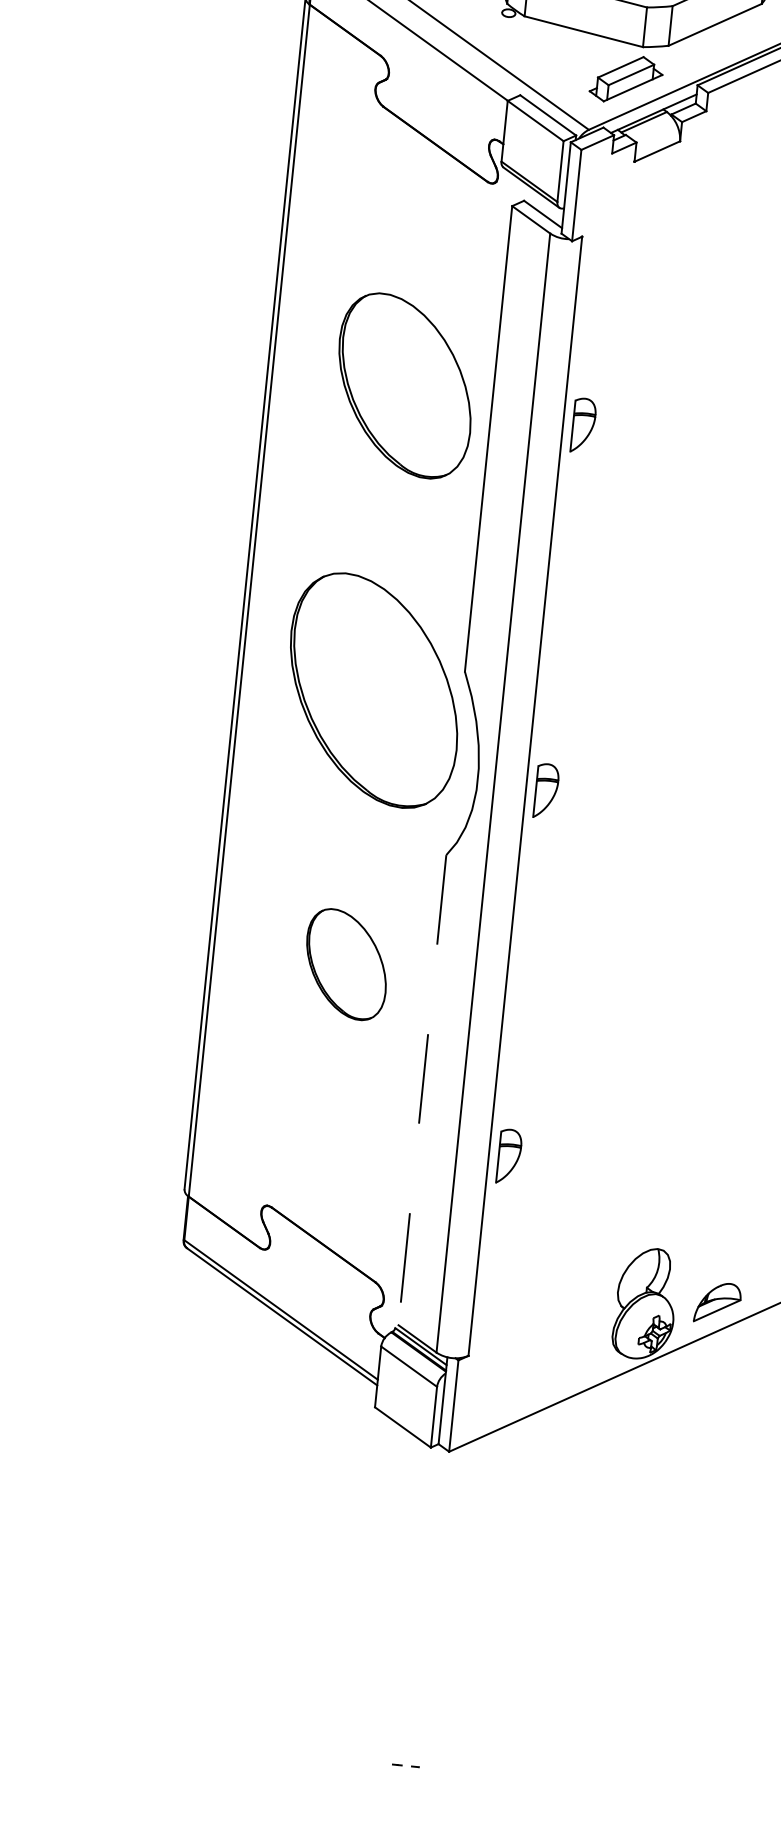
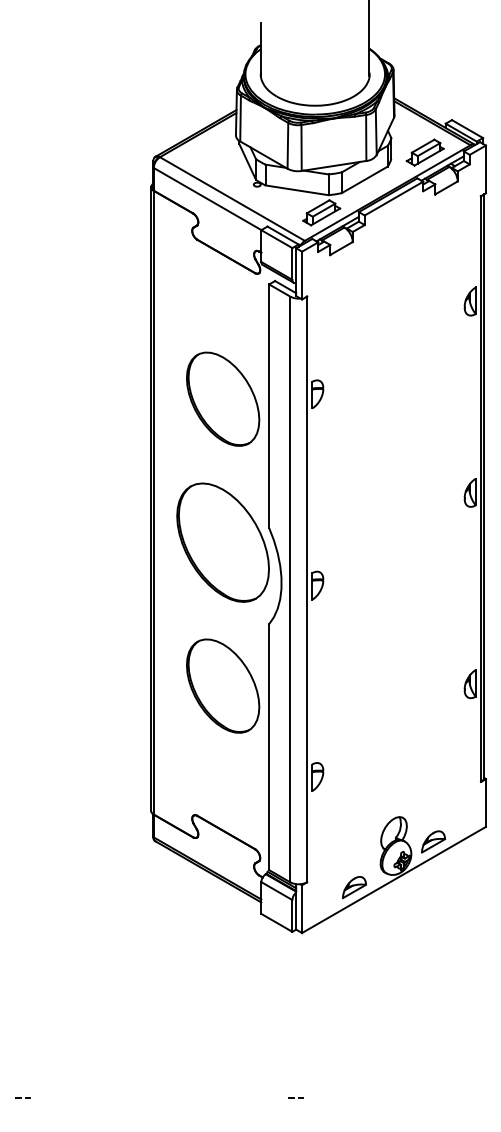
part: (405, 384) -> (223, 398), moved
part: (347, 963) -> (223, 685), size x1.67
line: (422, 1090) -> (269, 747), dashed -> solid
part: (558, 1374) -> (354, 887), added

